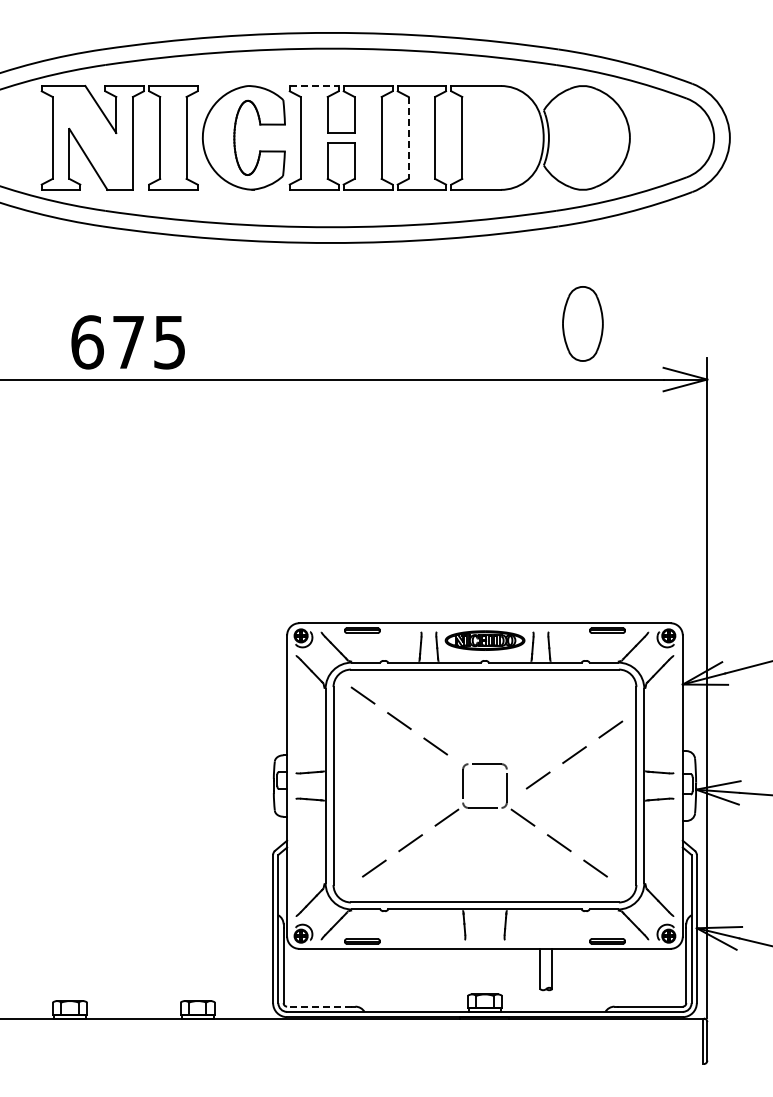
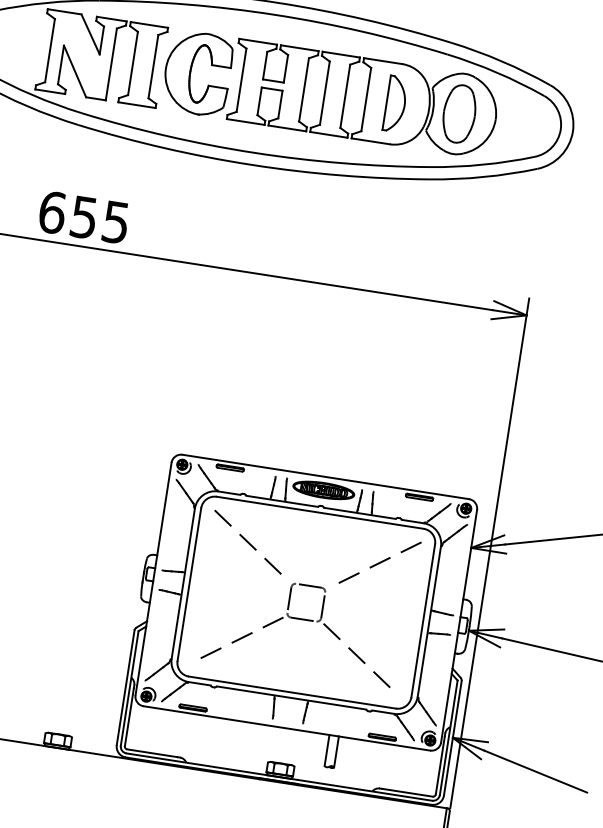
line: (314, 86) -> (258, 42), dashed -> solid
line: (408, 137) -> (324, 92), dashed -> solid
part: (500, 137) -> (395, 103), added
part: (582, 323) -> (459, 113), moved
text: (128, 342) -> (84, 217), 675 -> 655
line: (574, 754) -> (380, 562), moved
line: (319, 1006) -> (152, 753), dashed -> solid

